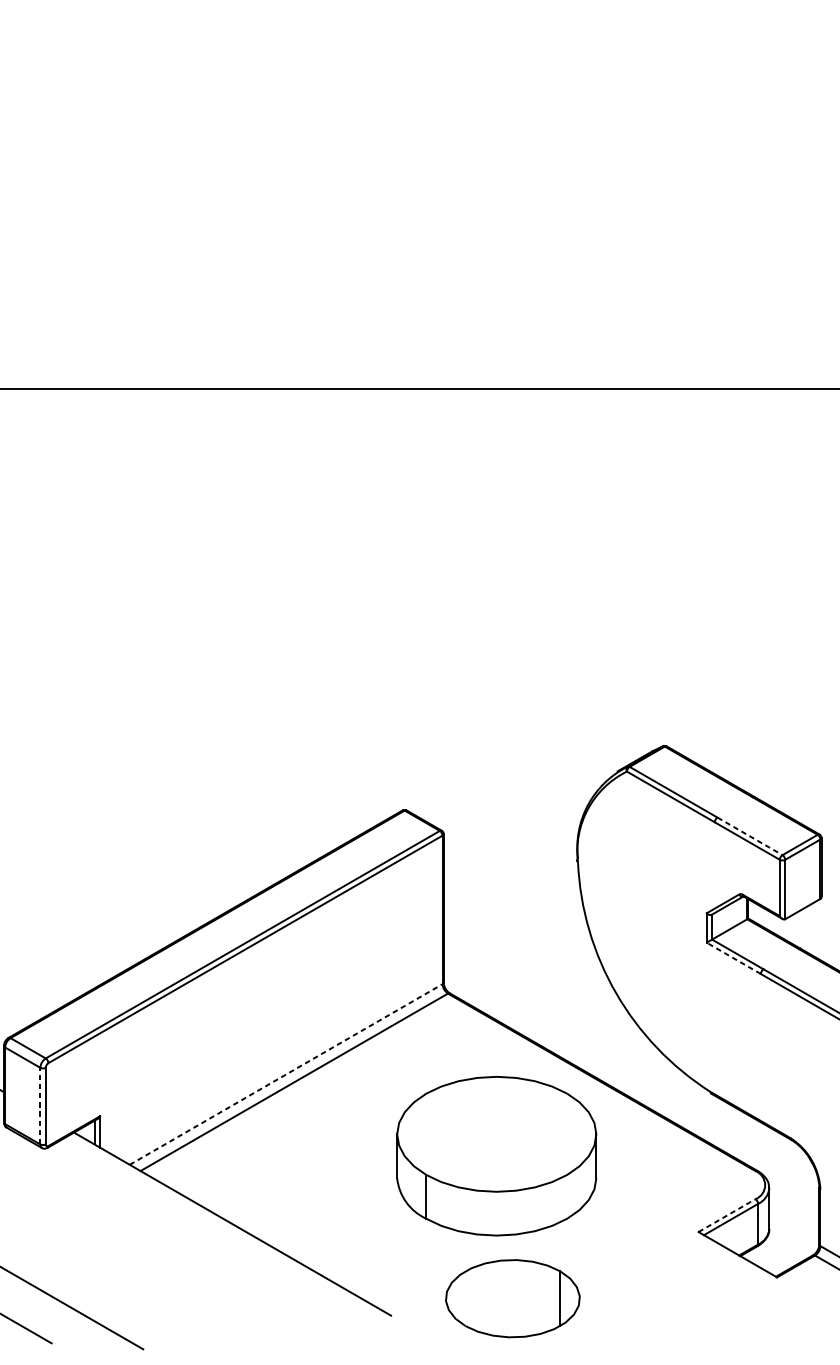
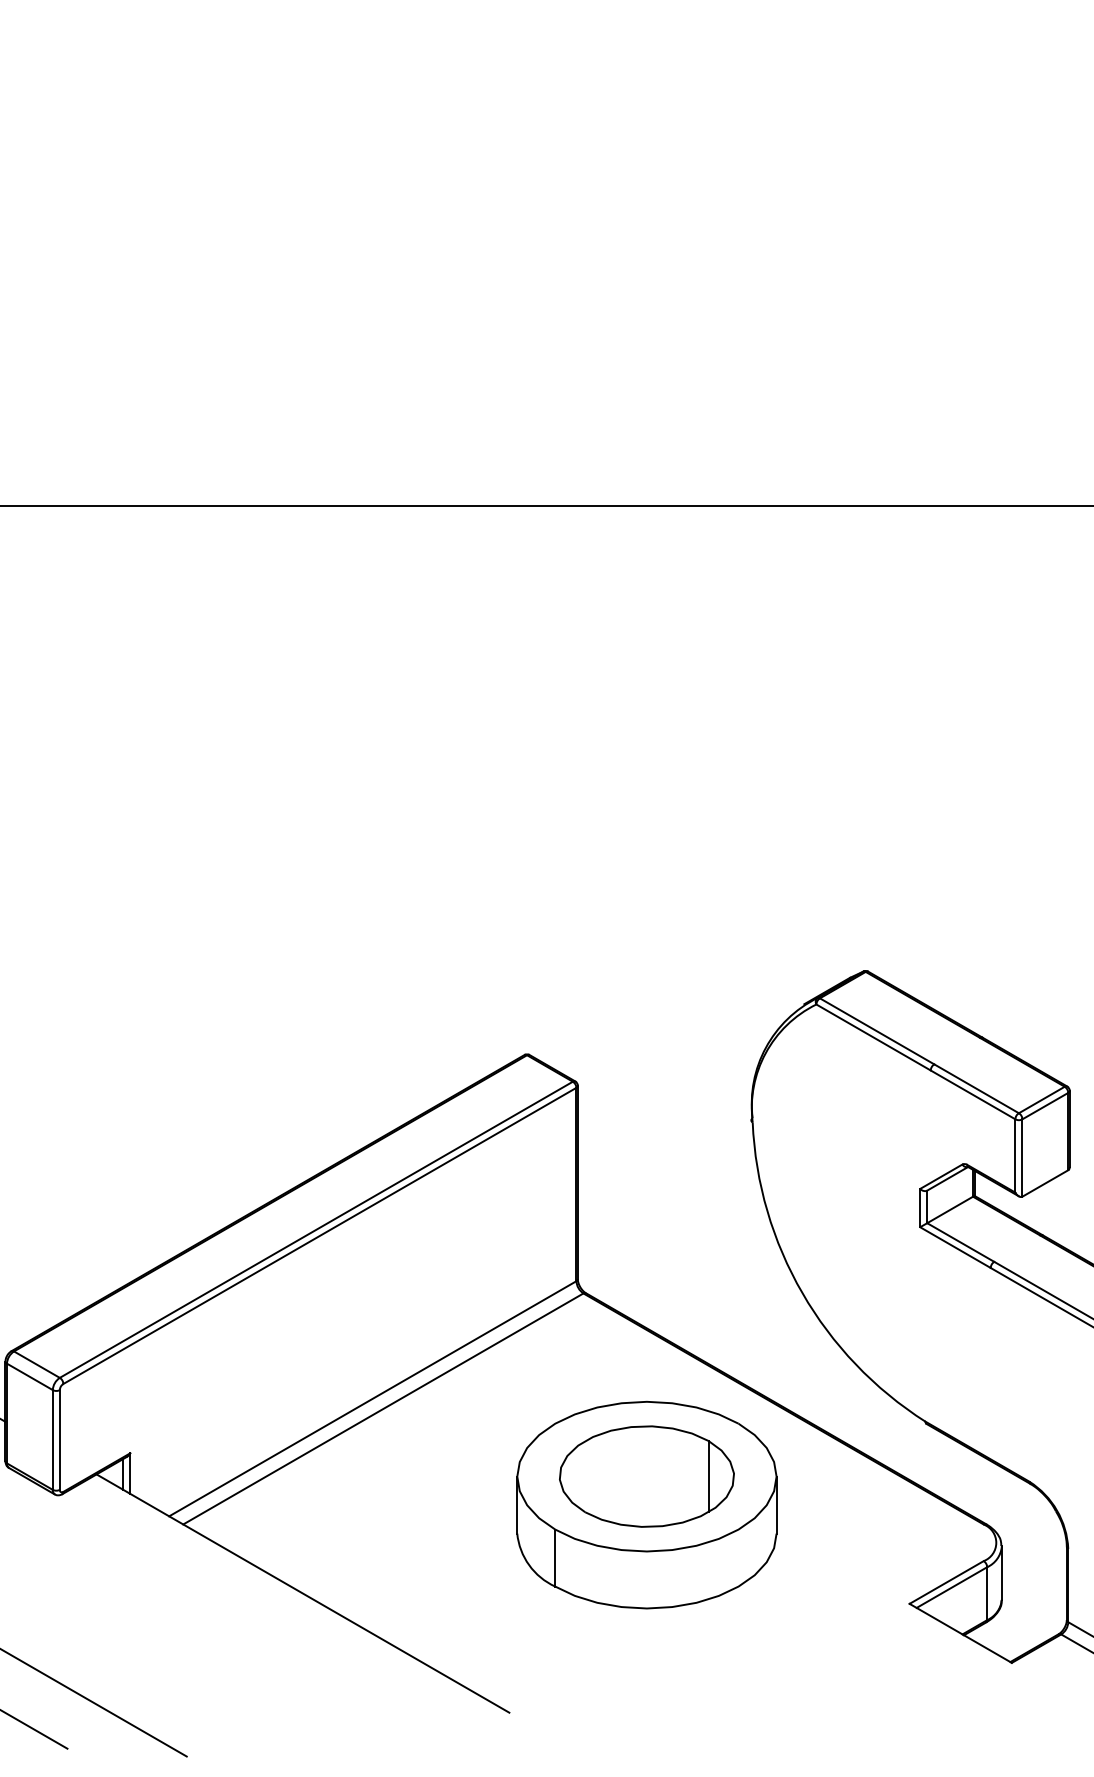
line: (749, 836) -> (976, 1088), dashed -> solid
line: (733, 958) -> (955, 1247), dashed -> solid
line: (286, 1074) -> (373, 1398), dashed -> solid
line: (40, 1105) -> (52, 1439), dashed -> solid
line: (726, 1215) -> (946, 1582), dashed -> solid
part: (512, 1298) -> (646, 1476), moved

